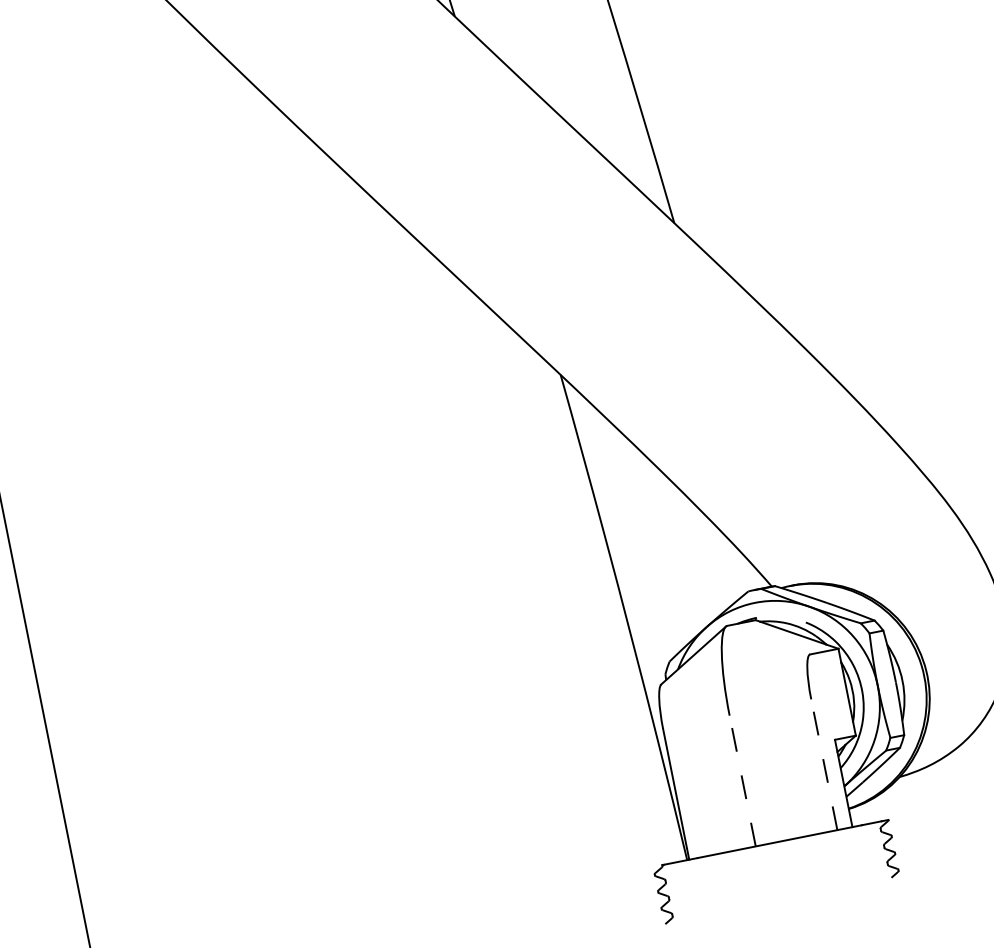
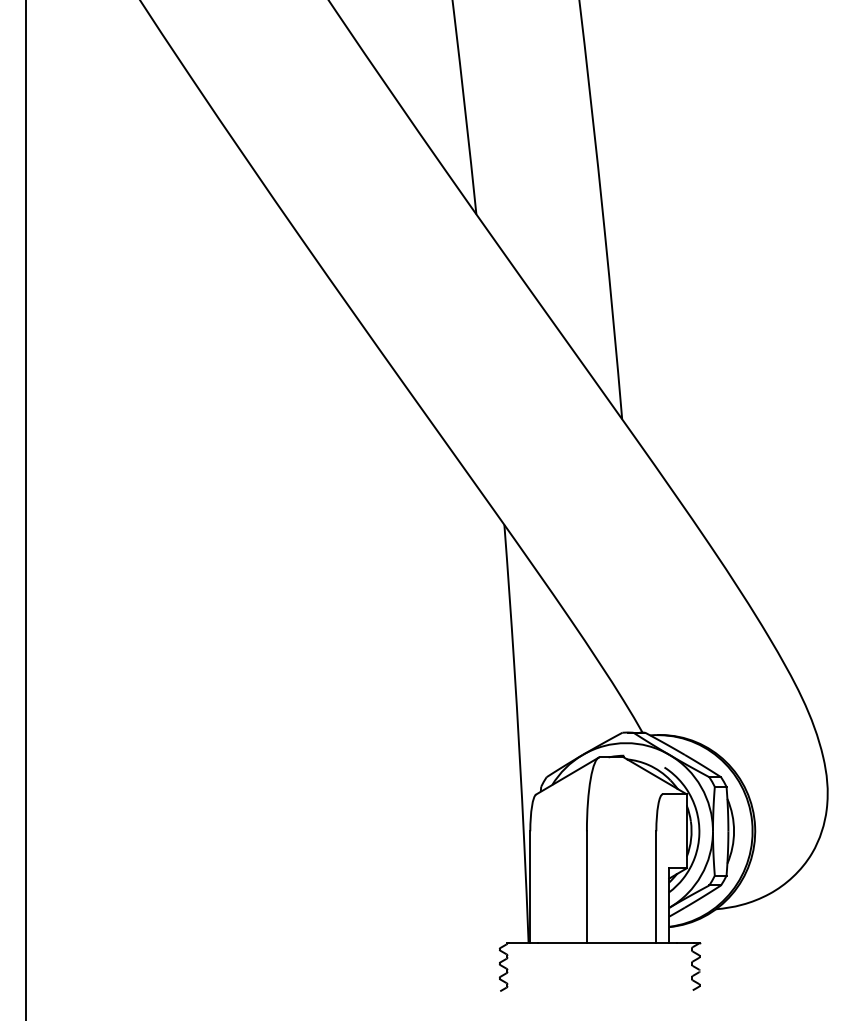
line: (824, 764) -> (656, 886), dashed -> solid
line: (742, 780) -> (586, 886), dashed -> solid

